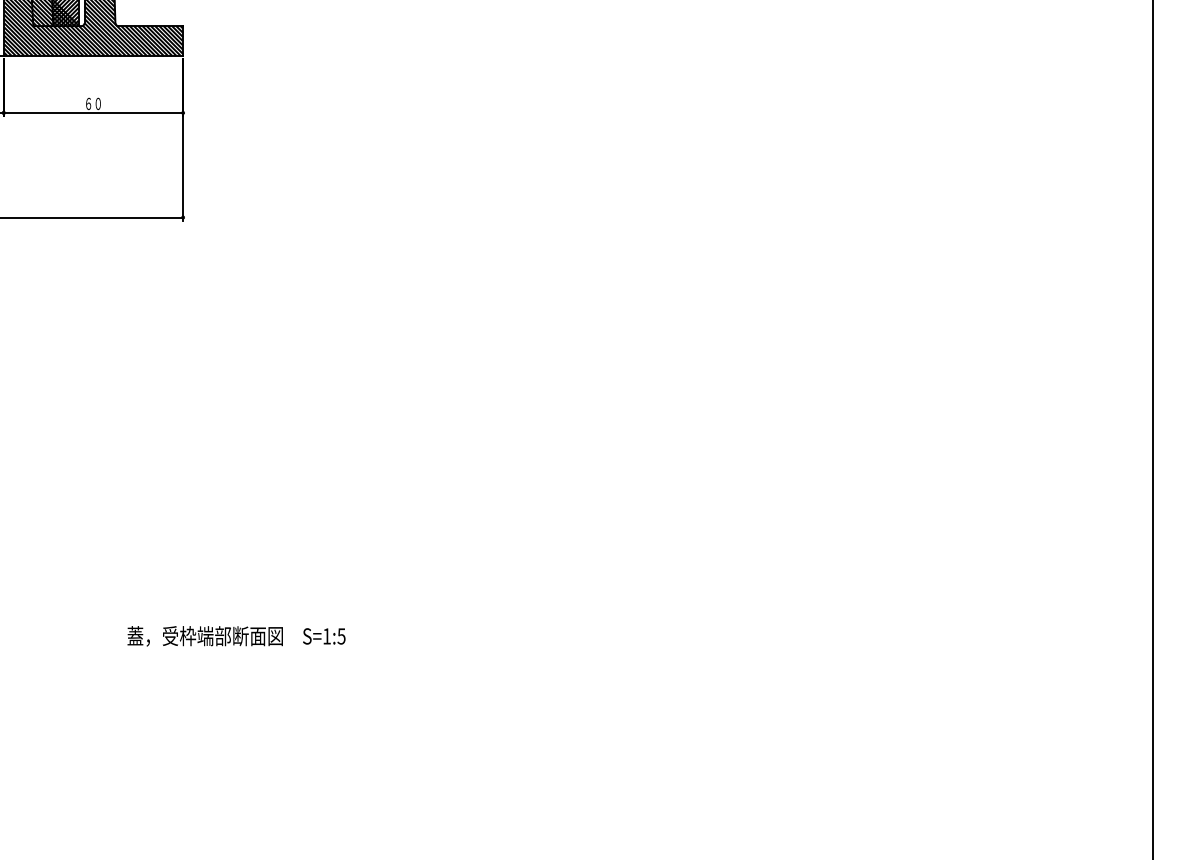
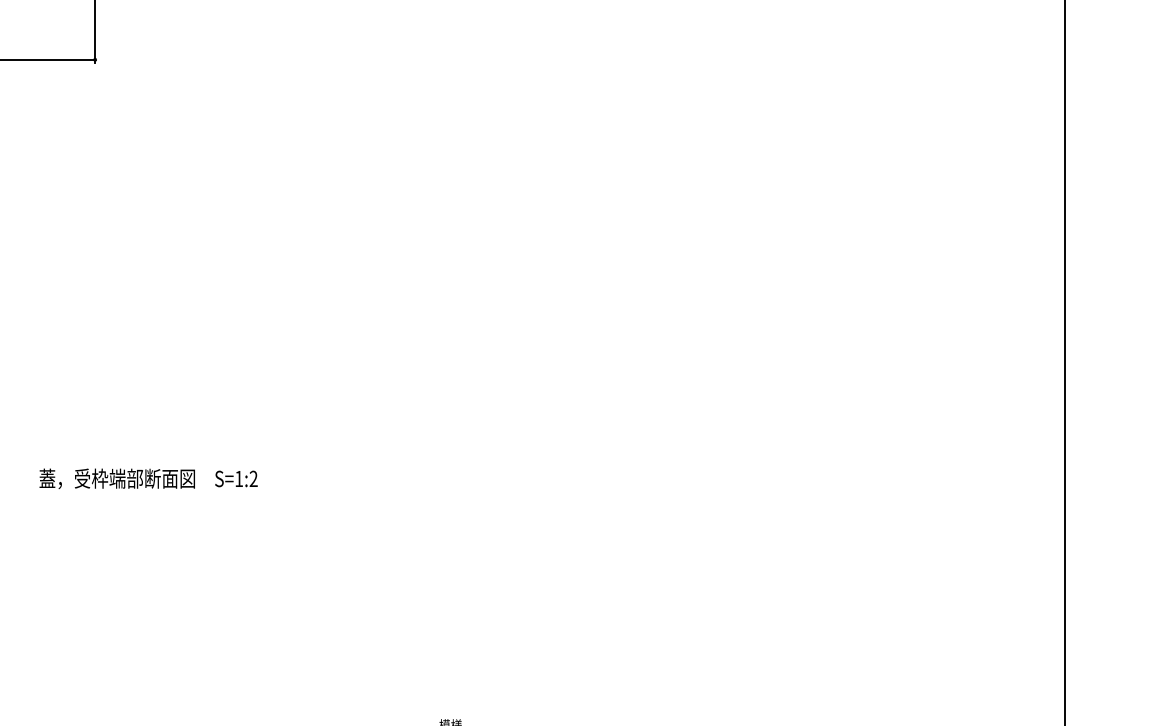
text: (341, 636) -> (253, 479), S=1:5 -> S=1:2

